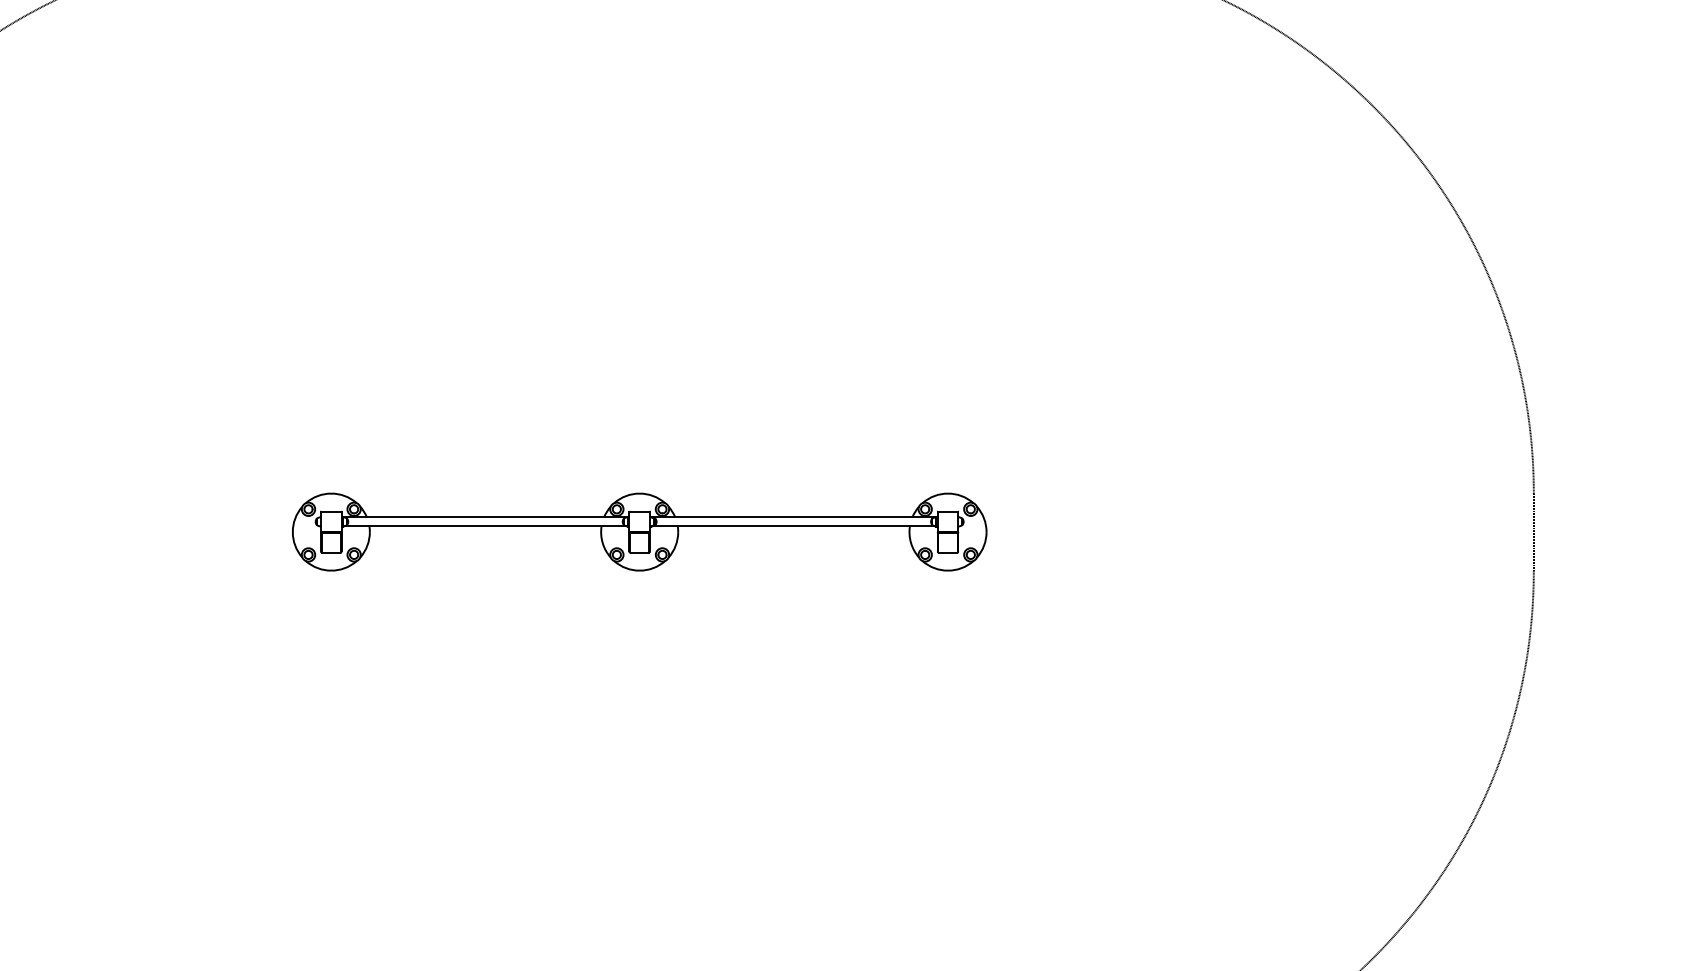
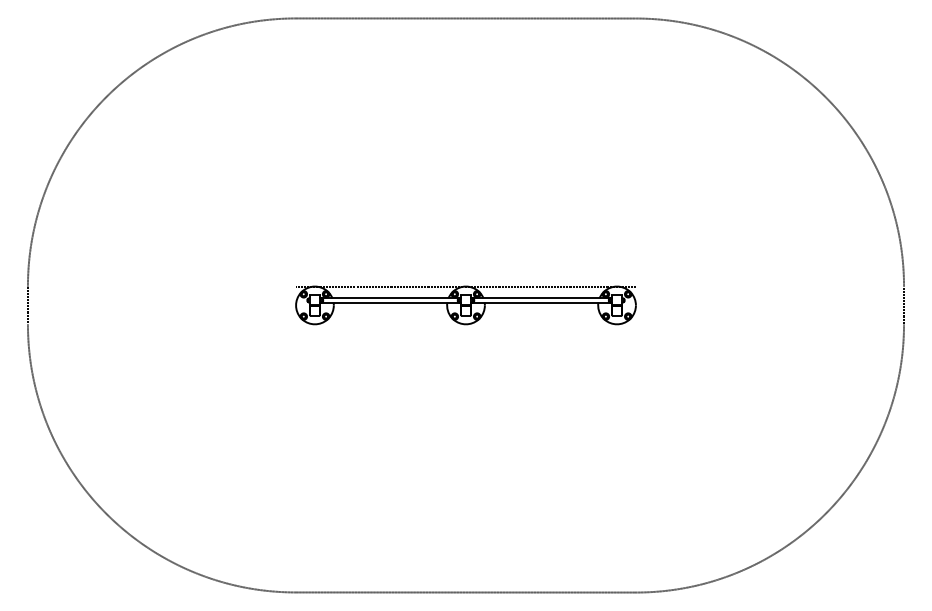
line: (638, 493) -> (465, 286), added

